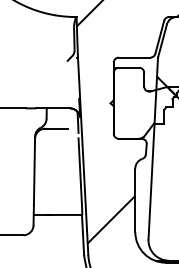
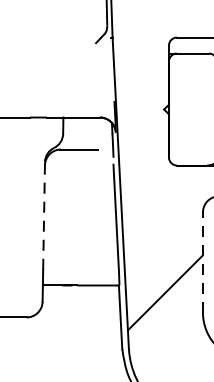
line: (34, 170) -> (44, 215), solid -> dashed
line: (135, 200) -> (203, 262), solid -> dashed

